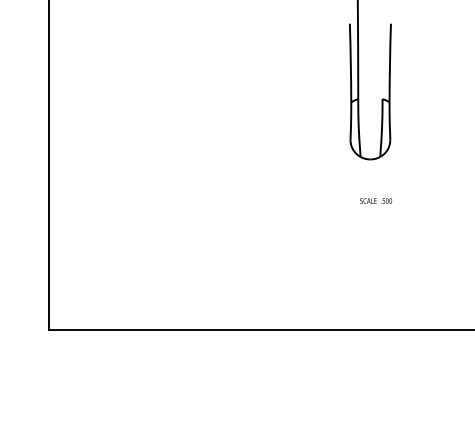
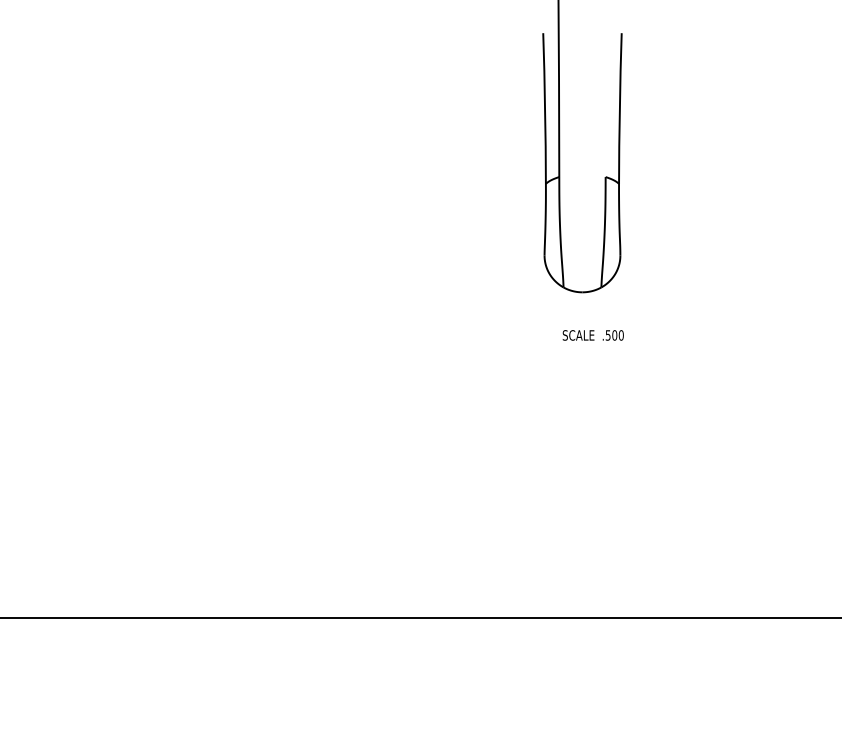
text: (375, 200) -> (592, 334), moved

